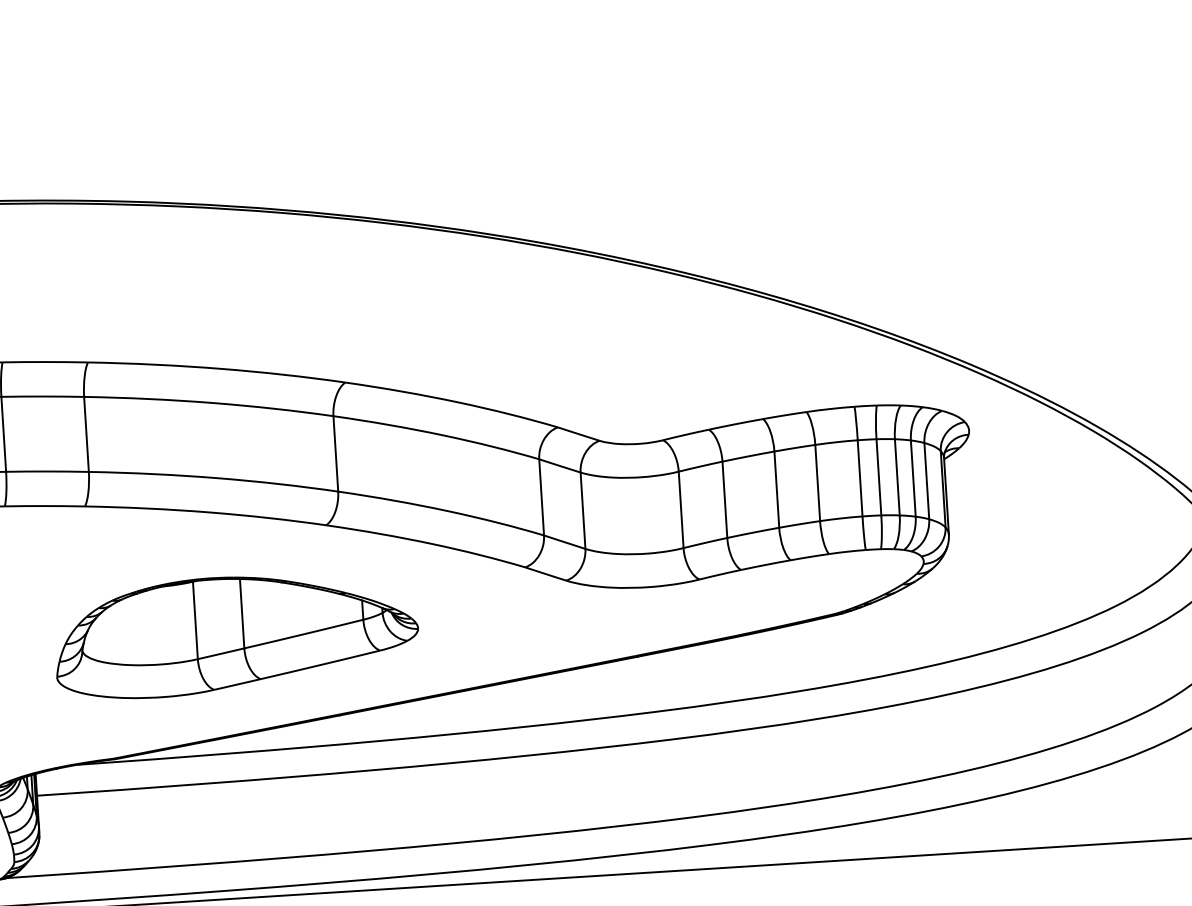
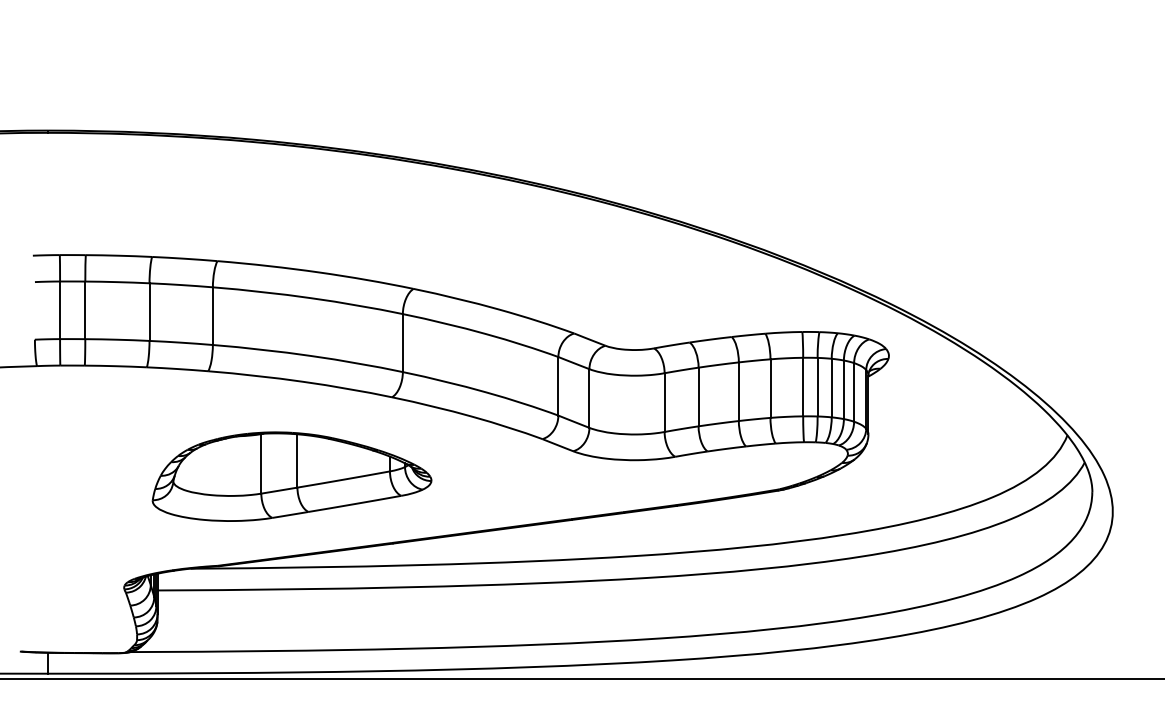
part: (235, 634) -> (291, 476), moved

